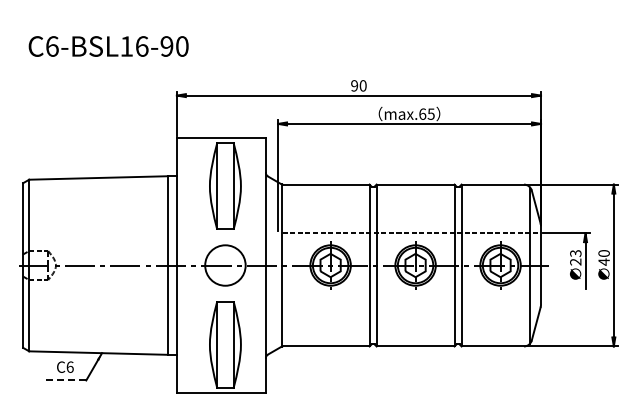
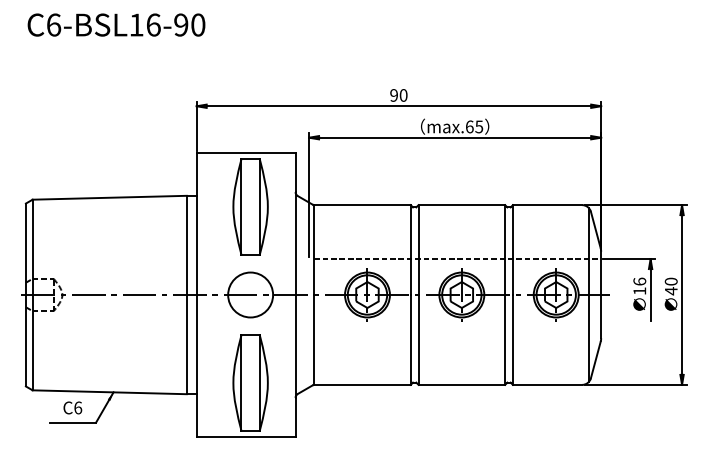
text: (108, 46) -> (116, 25), moved
text: (575, 257) -> (639, 286), 23 -> 16
line: (65, 380) -> (72, 422), dashed -> solid

